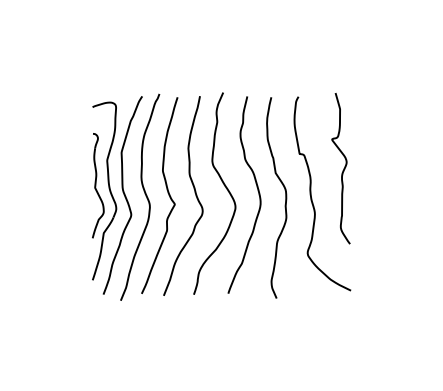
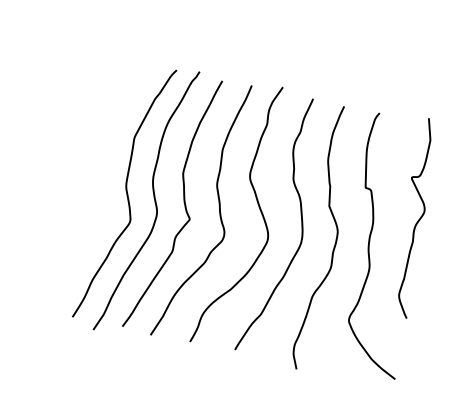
part: (104, 190) -> (102, 182), removed

